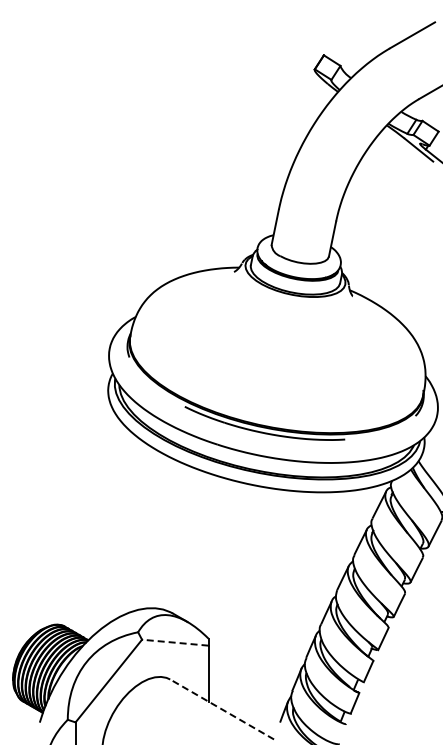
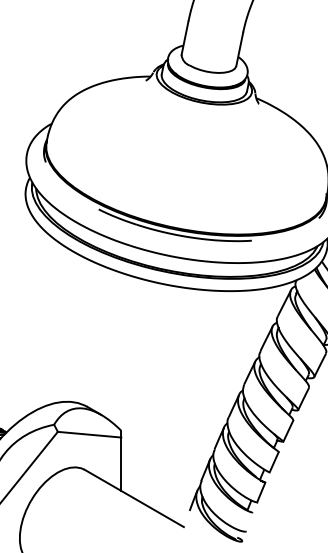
line: (174, 642) -> (88, 434), dashed -> solid
line: (222, 709) -> (134, 498), dashed -> solid

